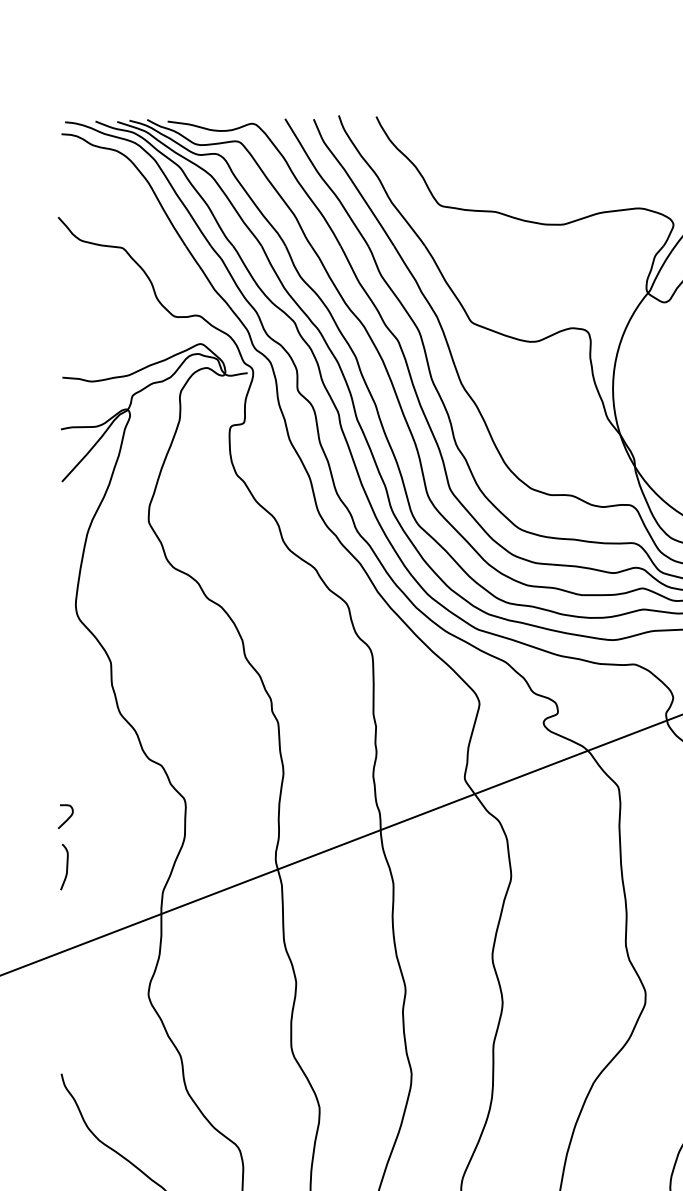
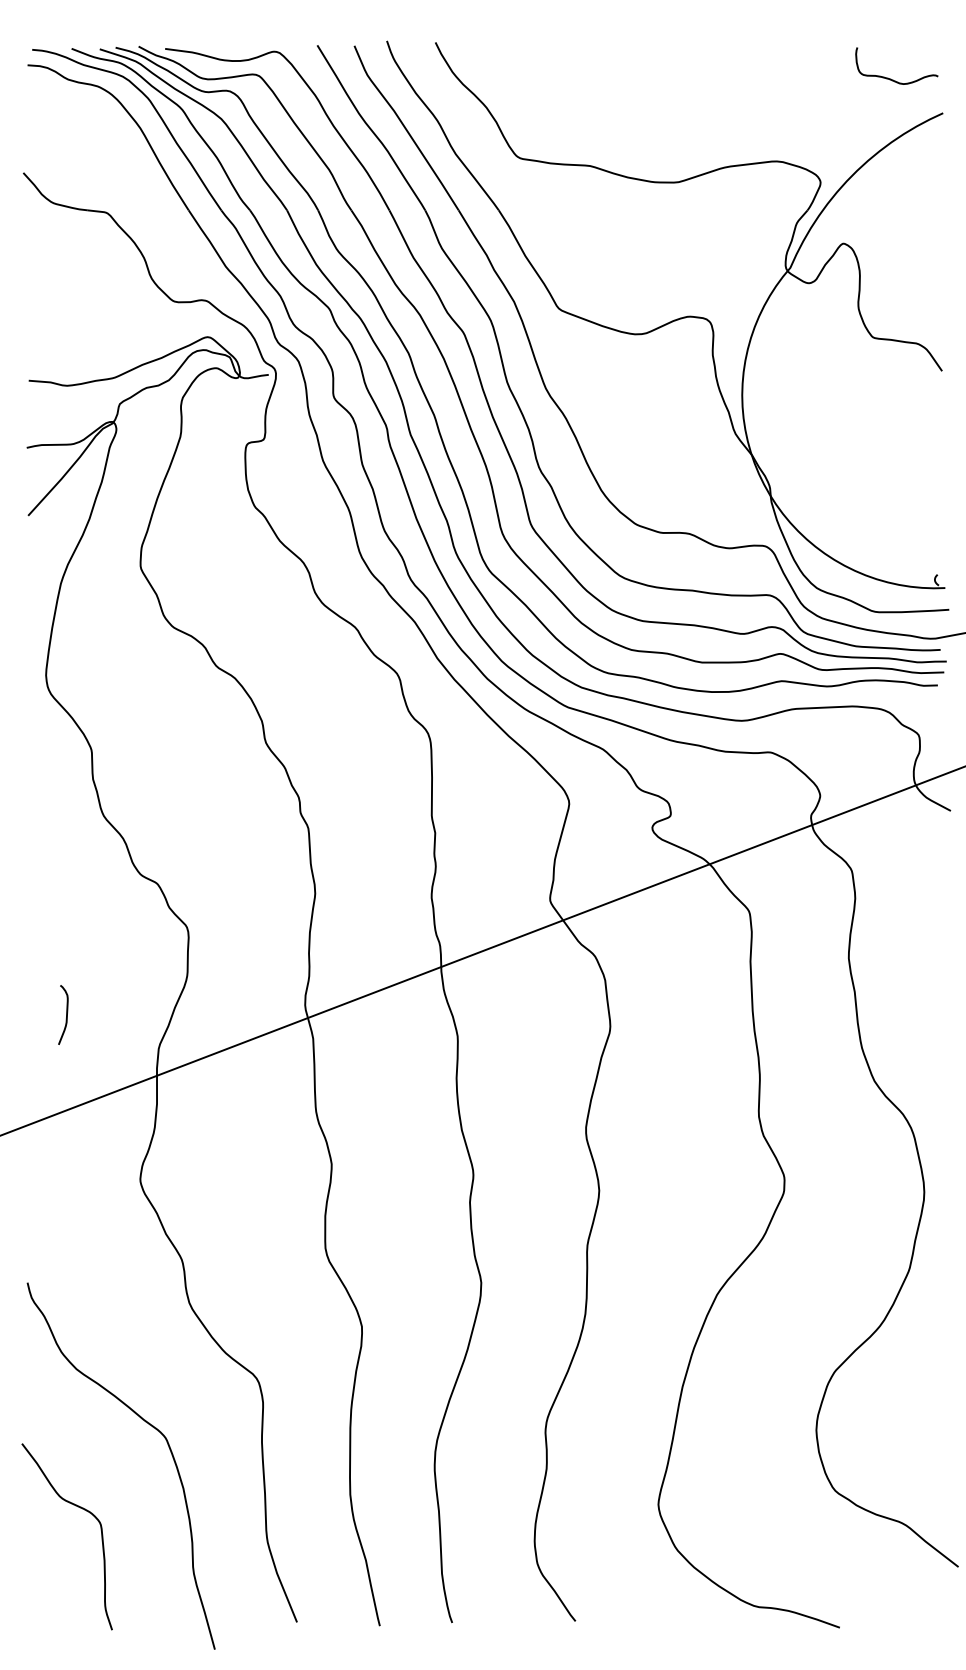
curve: (68, 817) -> (36, 950), removed
curve: (66, 866) -> (66, 1014), moved

